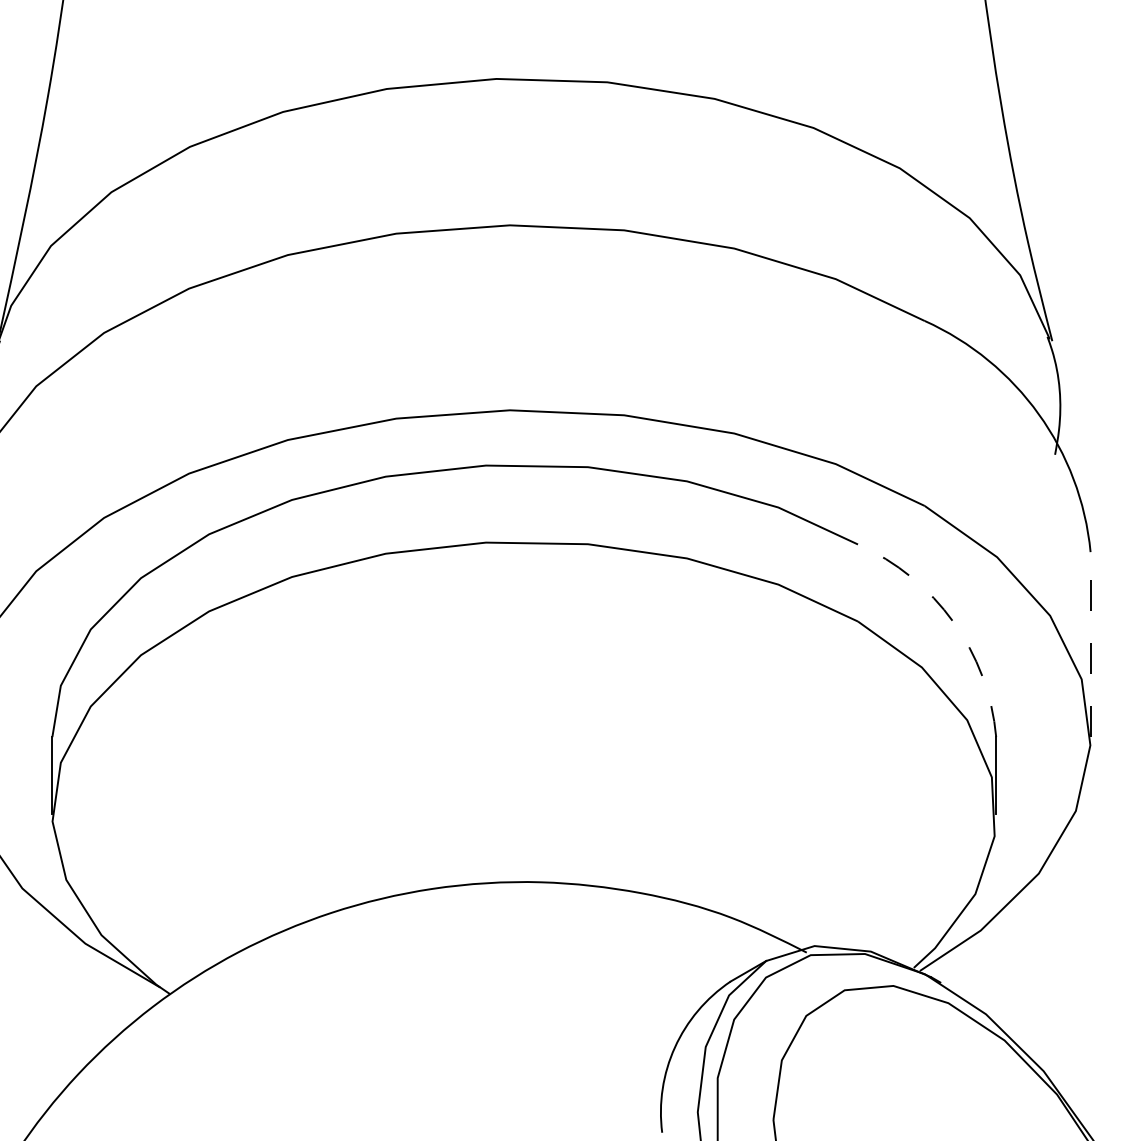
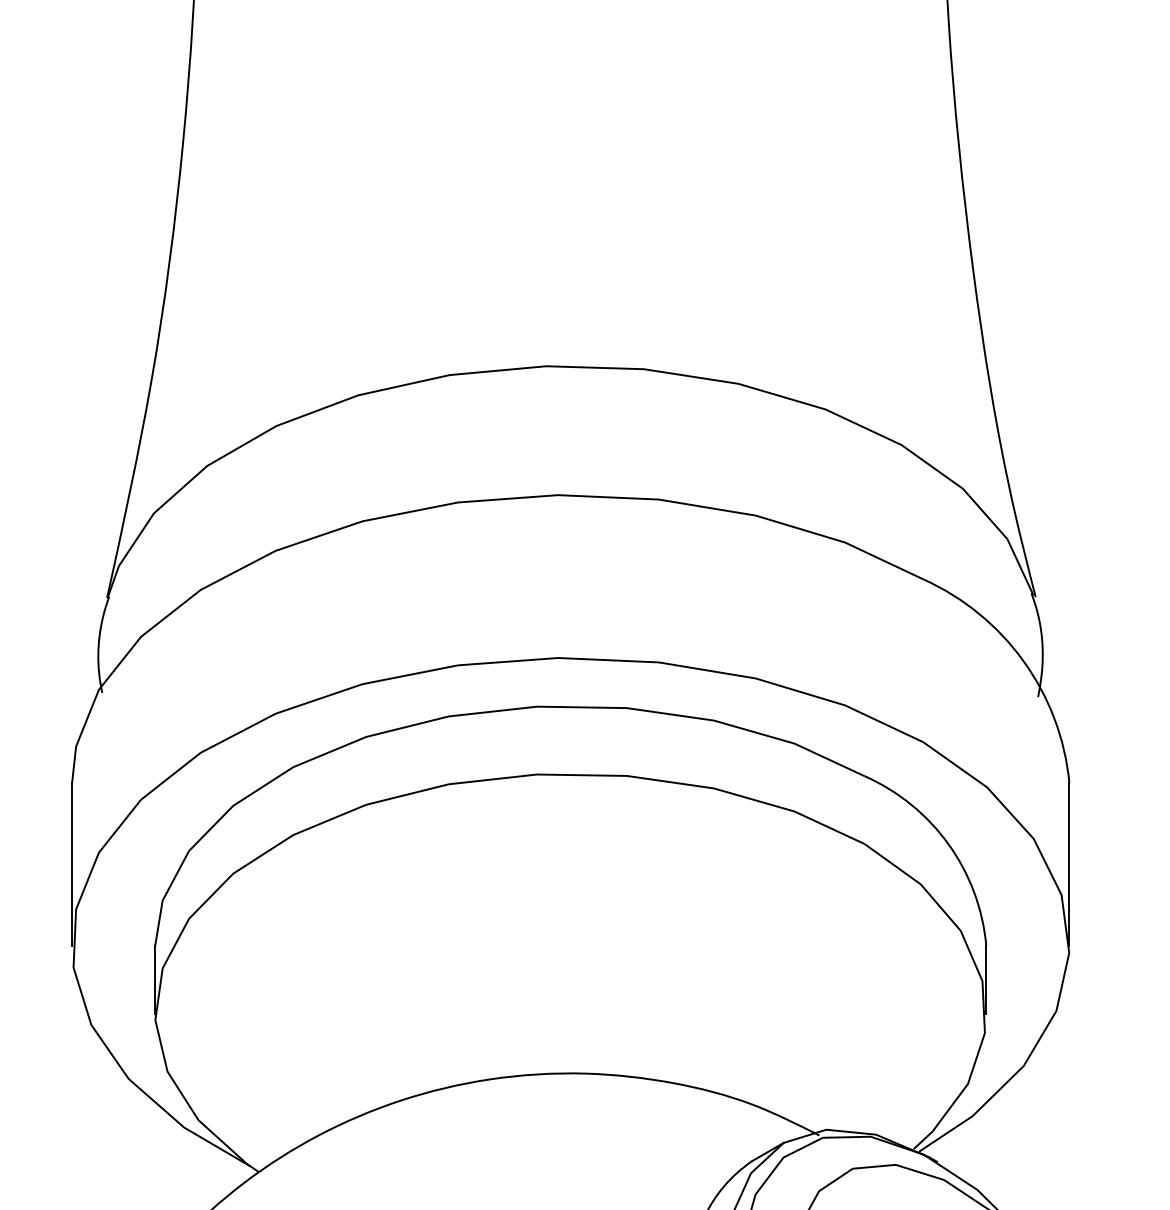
arc: (953, 622) -> (948, 844), dashed -> solid
line: (1090, 643) -> (1069, 863), dashed -> solid

